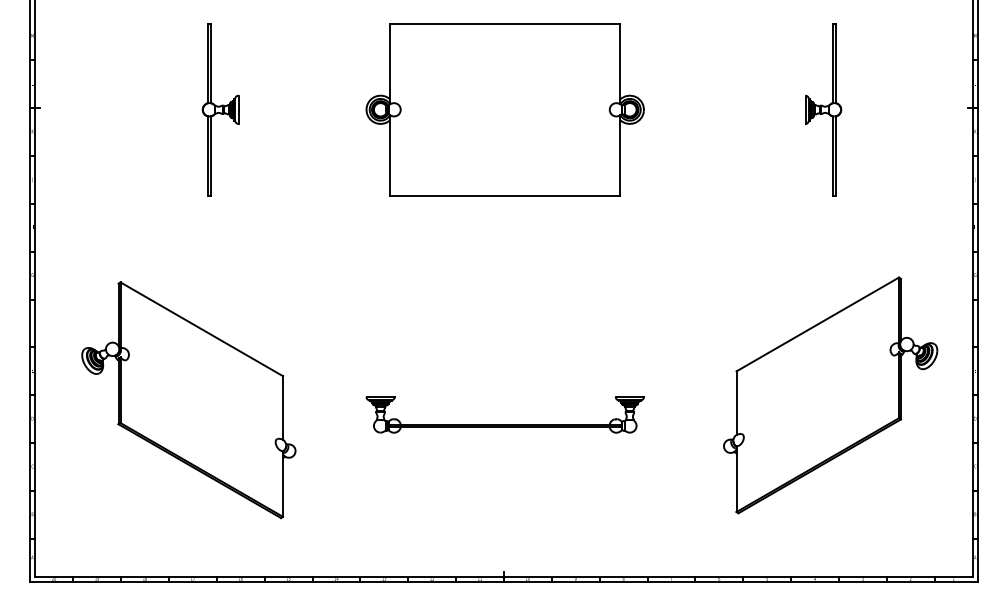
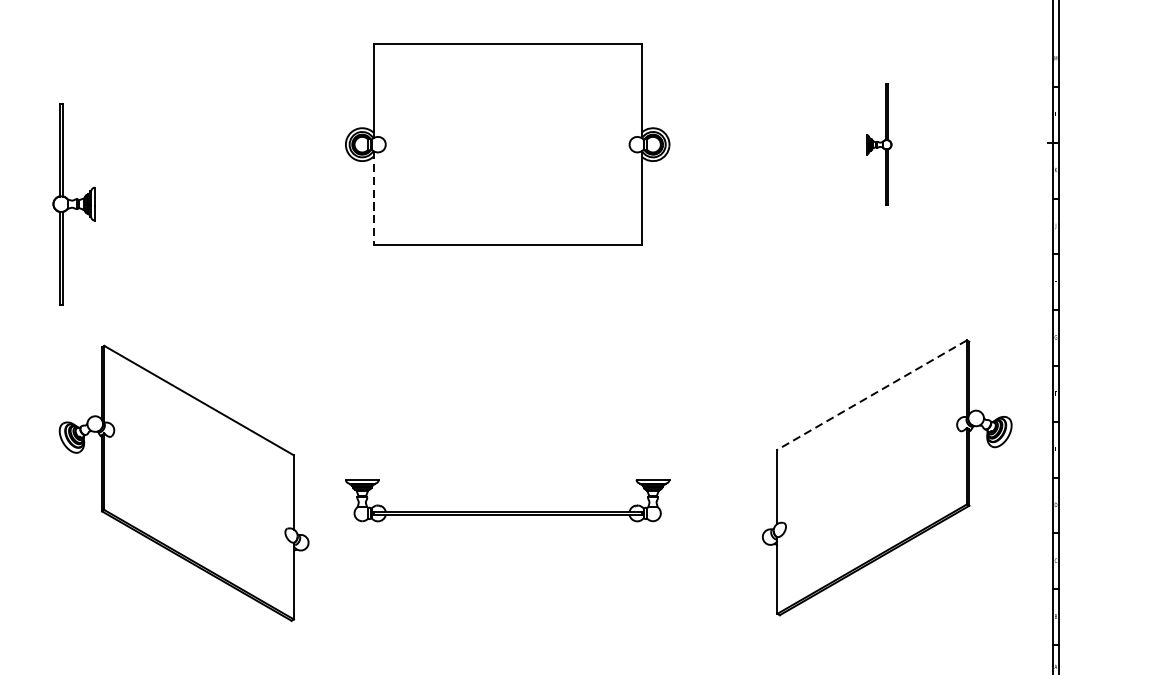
part: (220, 109) -> (74, 203), moved
part: (823, 109) -> (878, 144), size x0.6
line: (390, 156) -> (373, 199), solid -> dashed
line: (817, 324) -> (871, 395), solid -> dashed
part: (188, 400) -> (183, 483), moved

